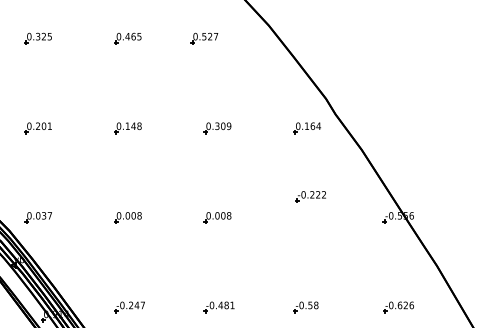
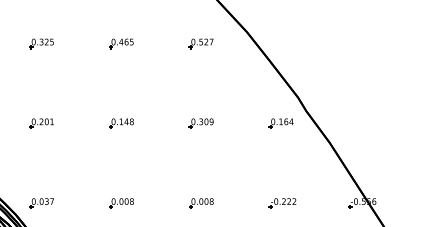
part: (204, 38) -> (201, 43), moved
part: (310, 196) -> (282, 203), moved

